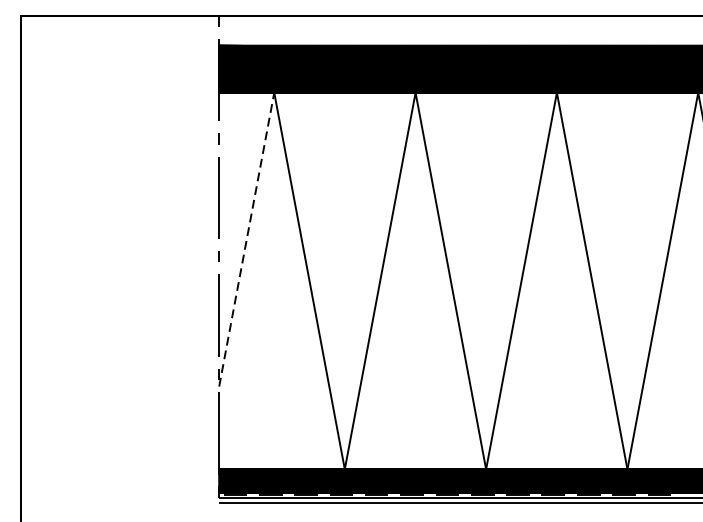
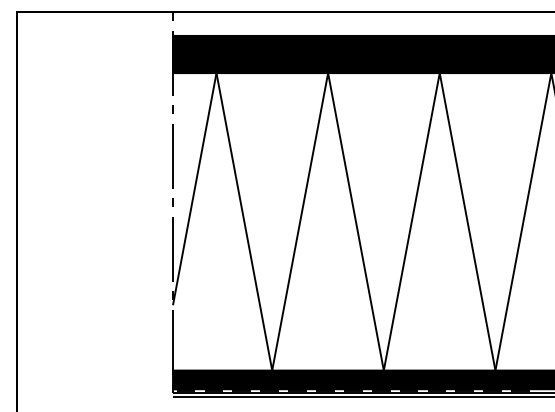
line: (246, 238) -> (194, 188), dashed -> solid

